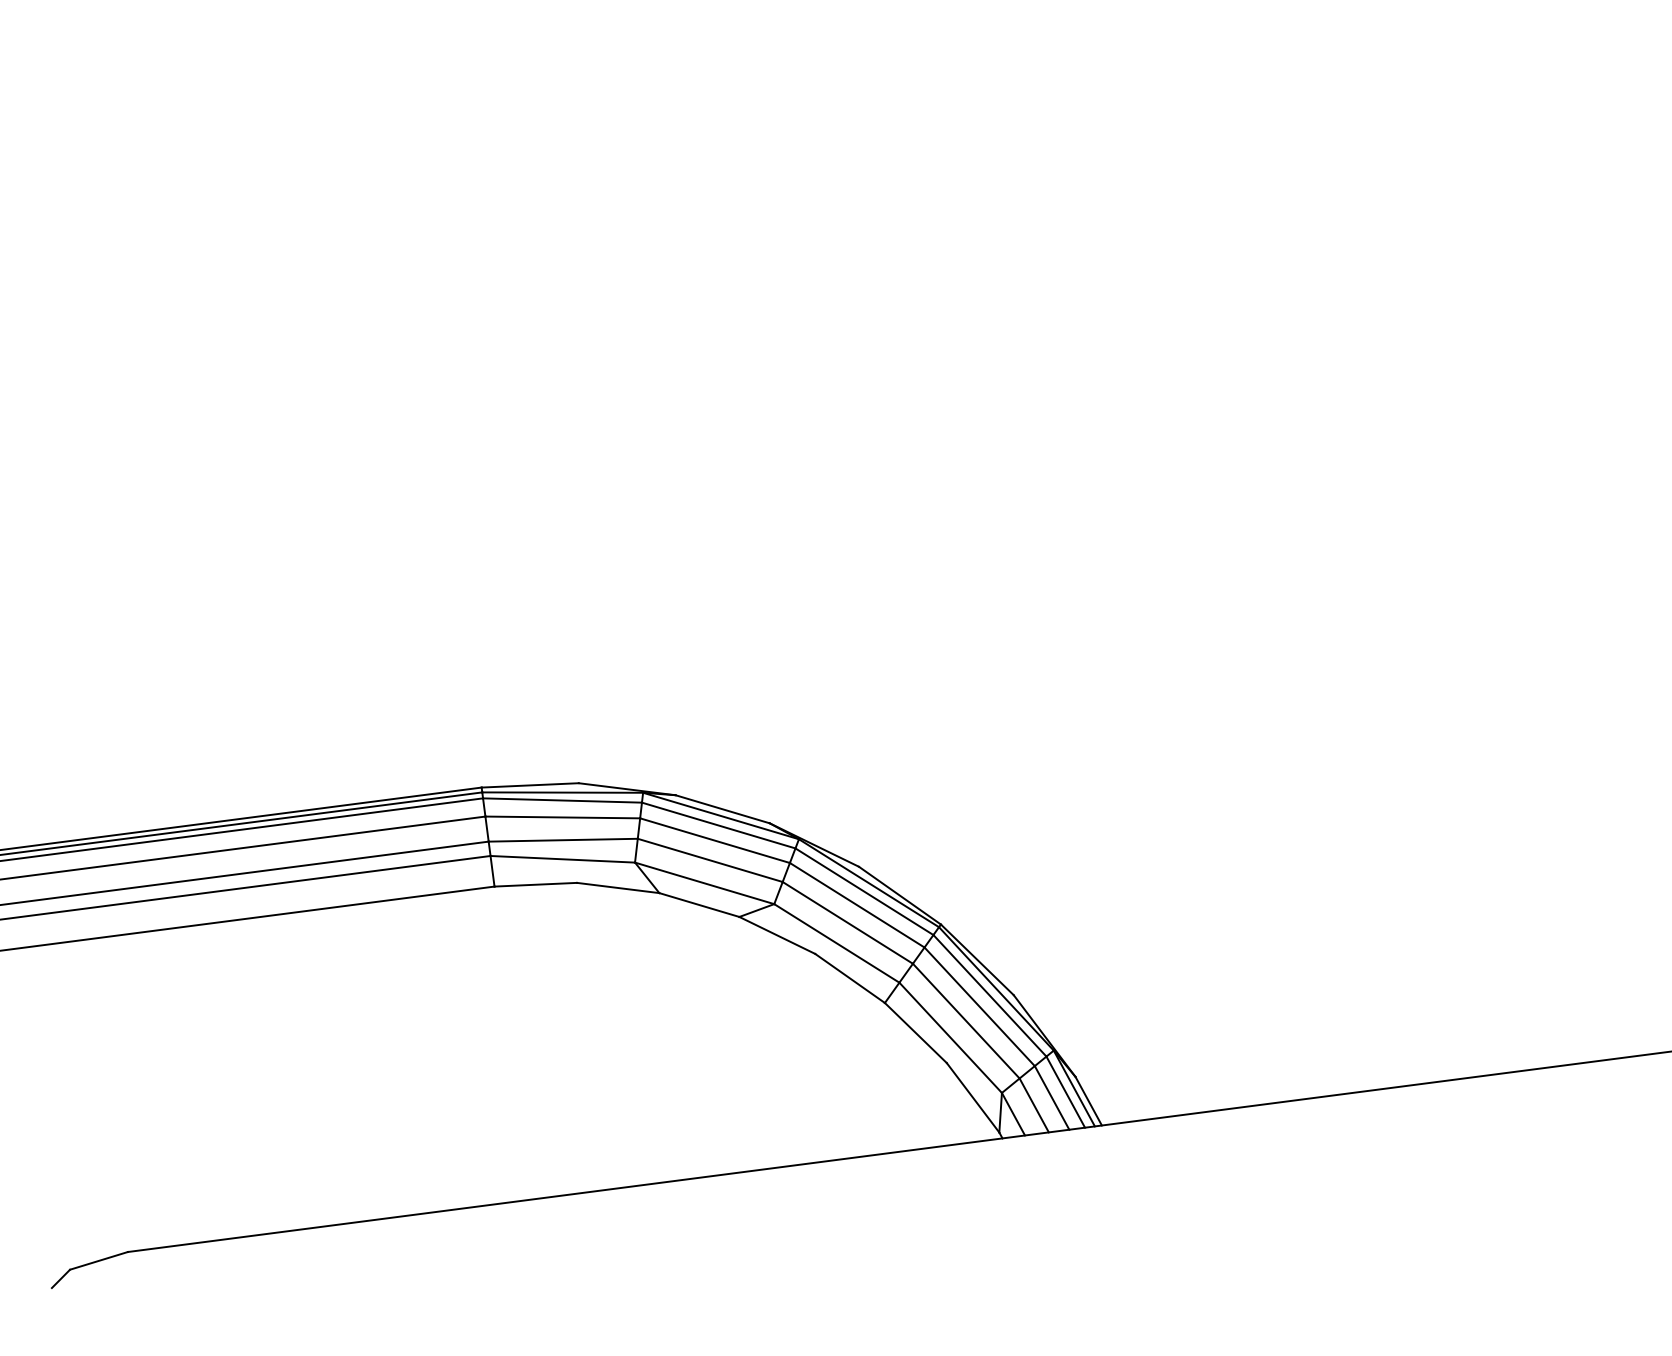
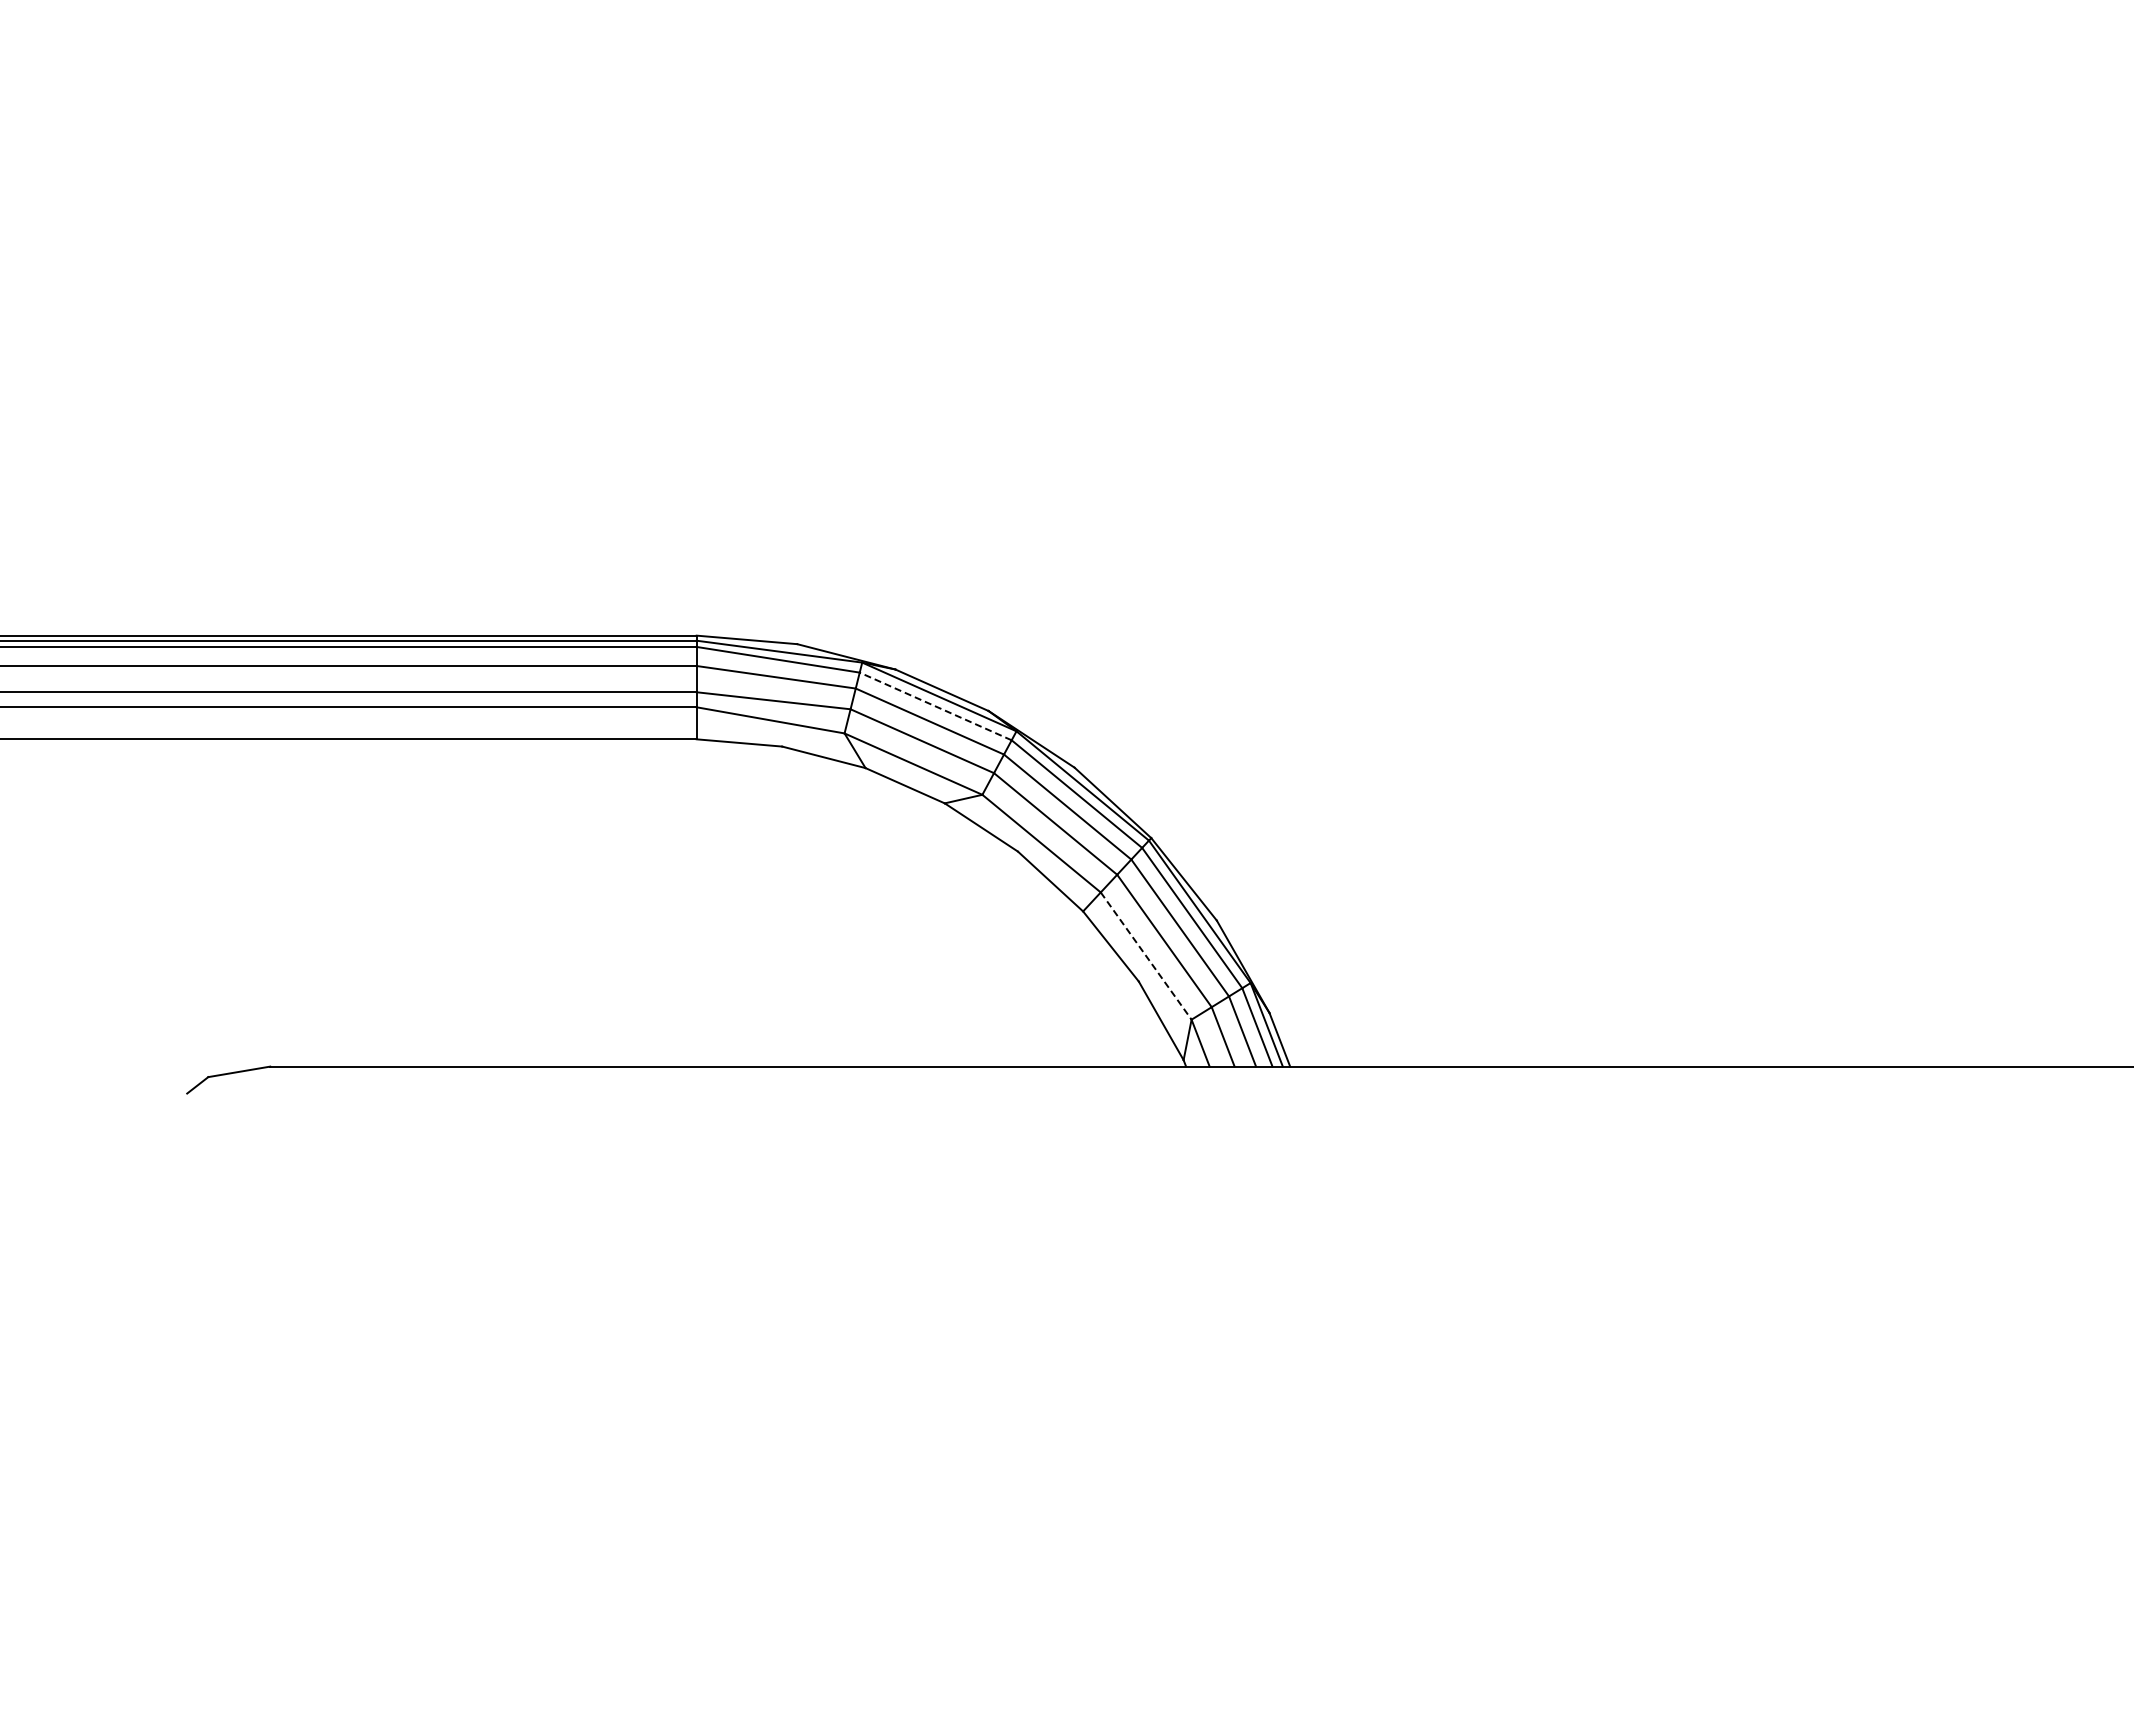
line: (718, 825) -> (935, 706), solid -> dashed
line: (951, 1038) -> (1146, 956), solid -> dashed

